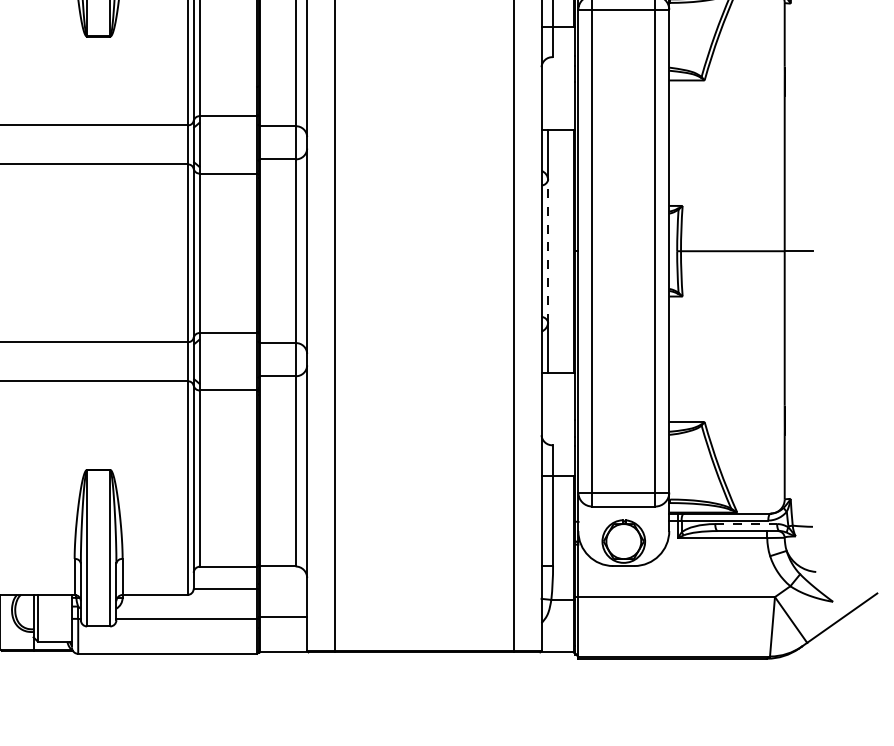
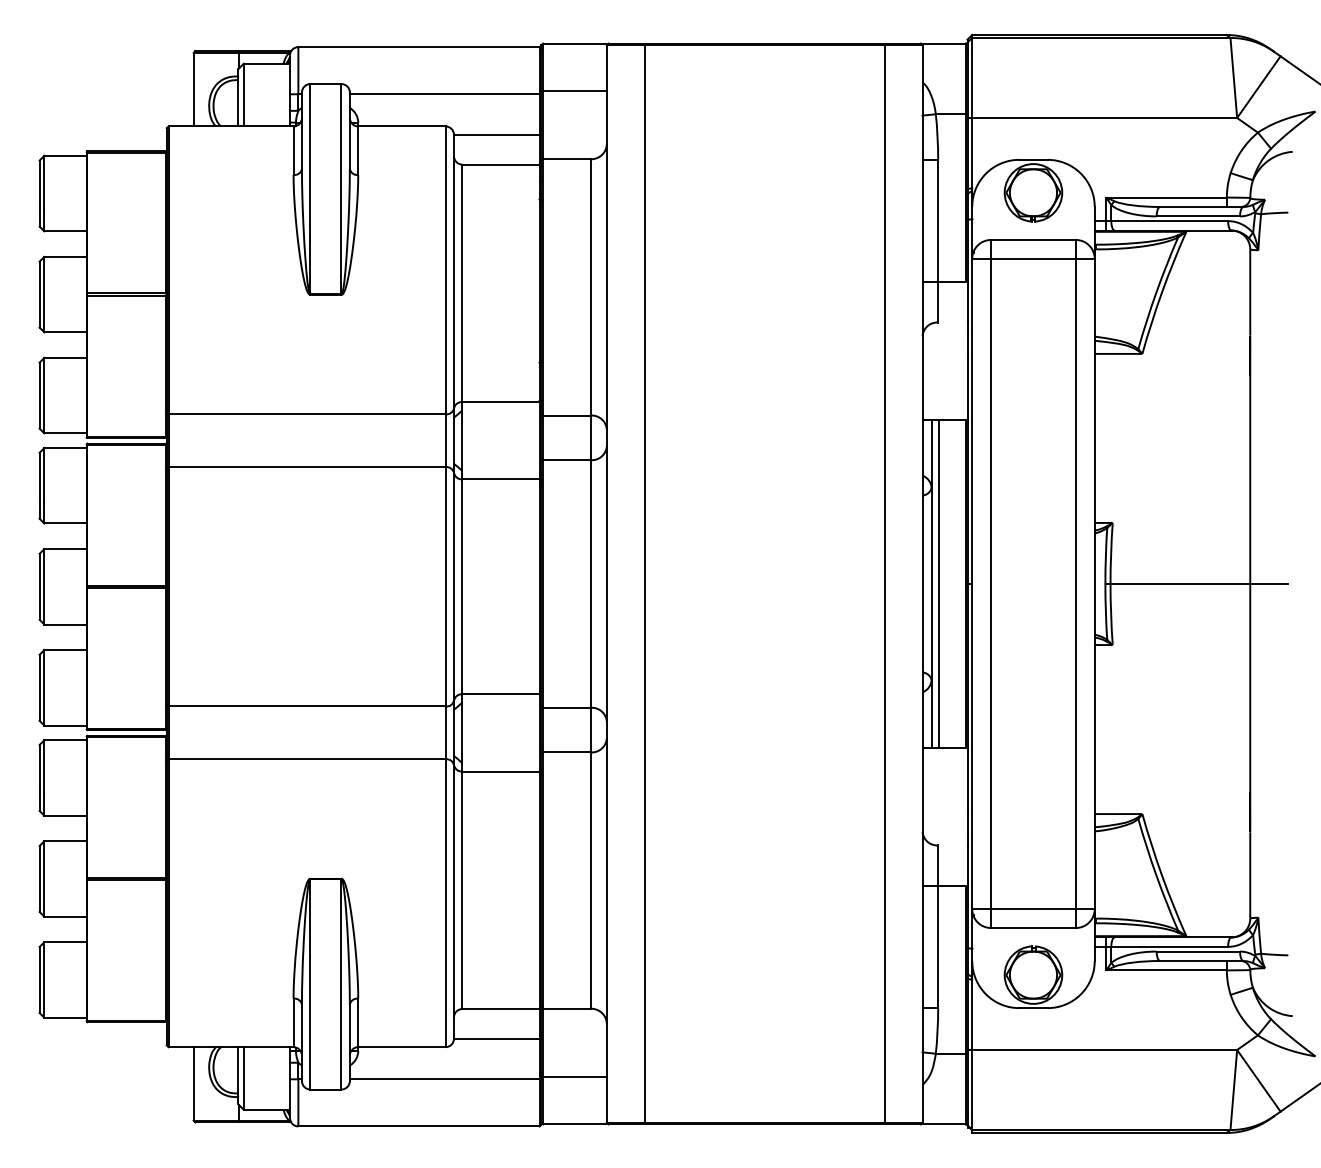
line: (553, 250) -> (938, 583), added
line: (548, 251) -> (931, 584), dashed -> solid
line: (746, 524) -> (1198, 951), dashed -> solid

